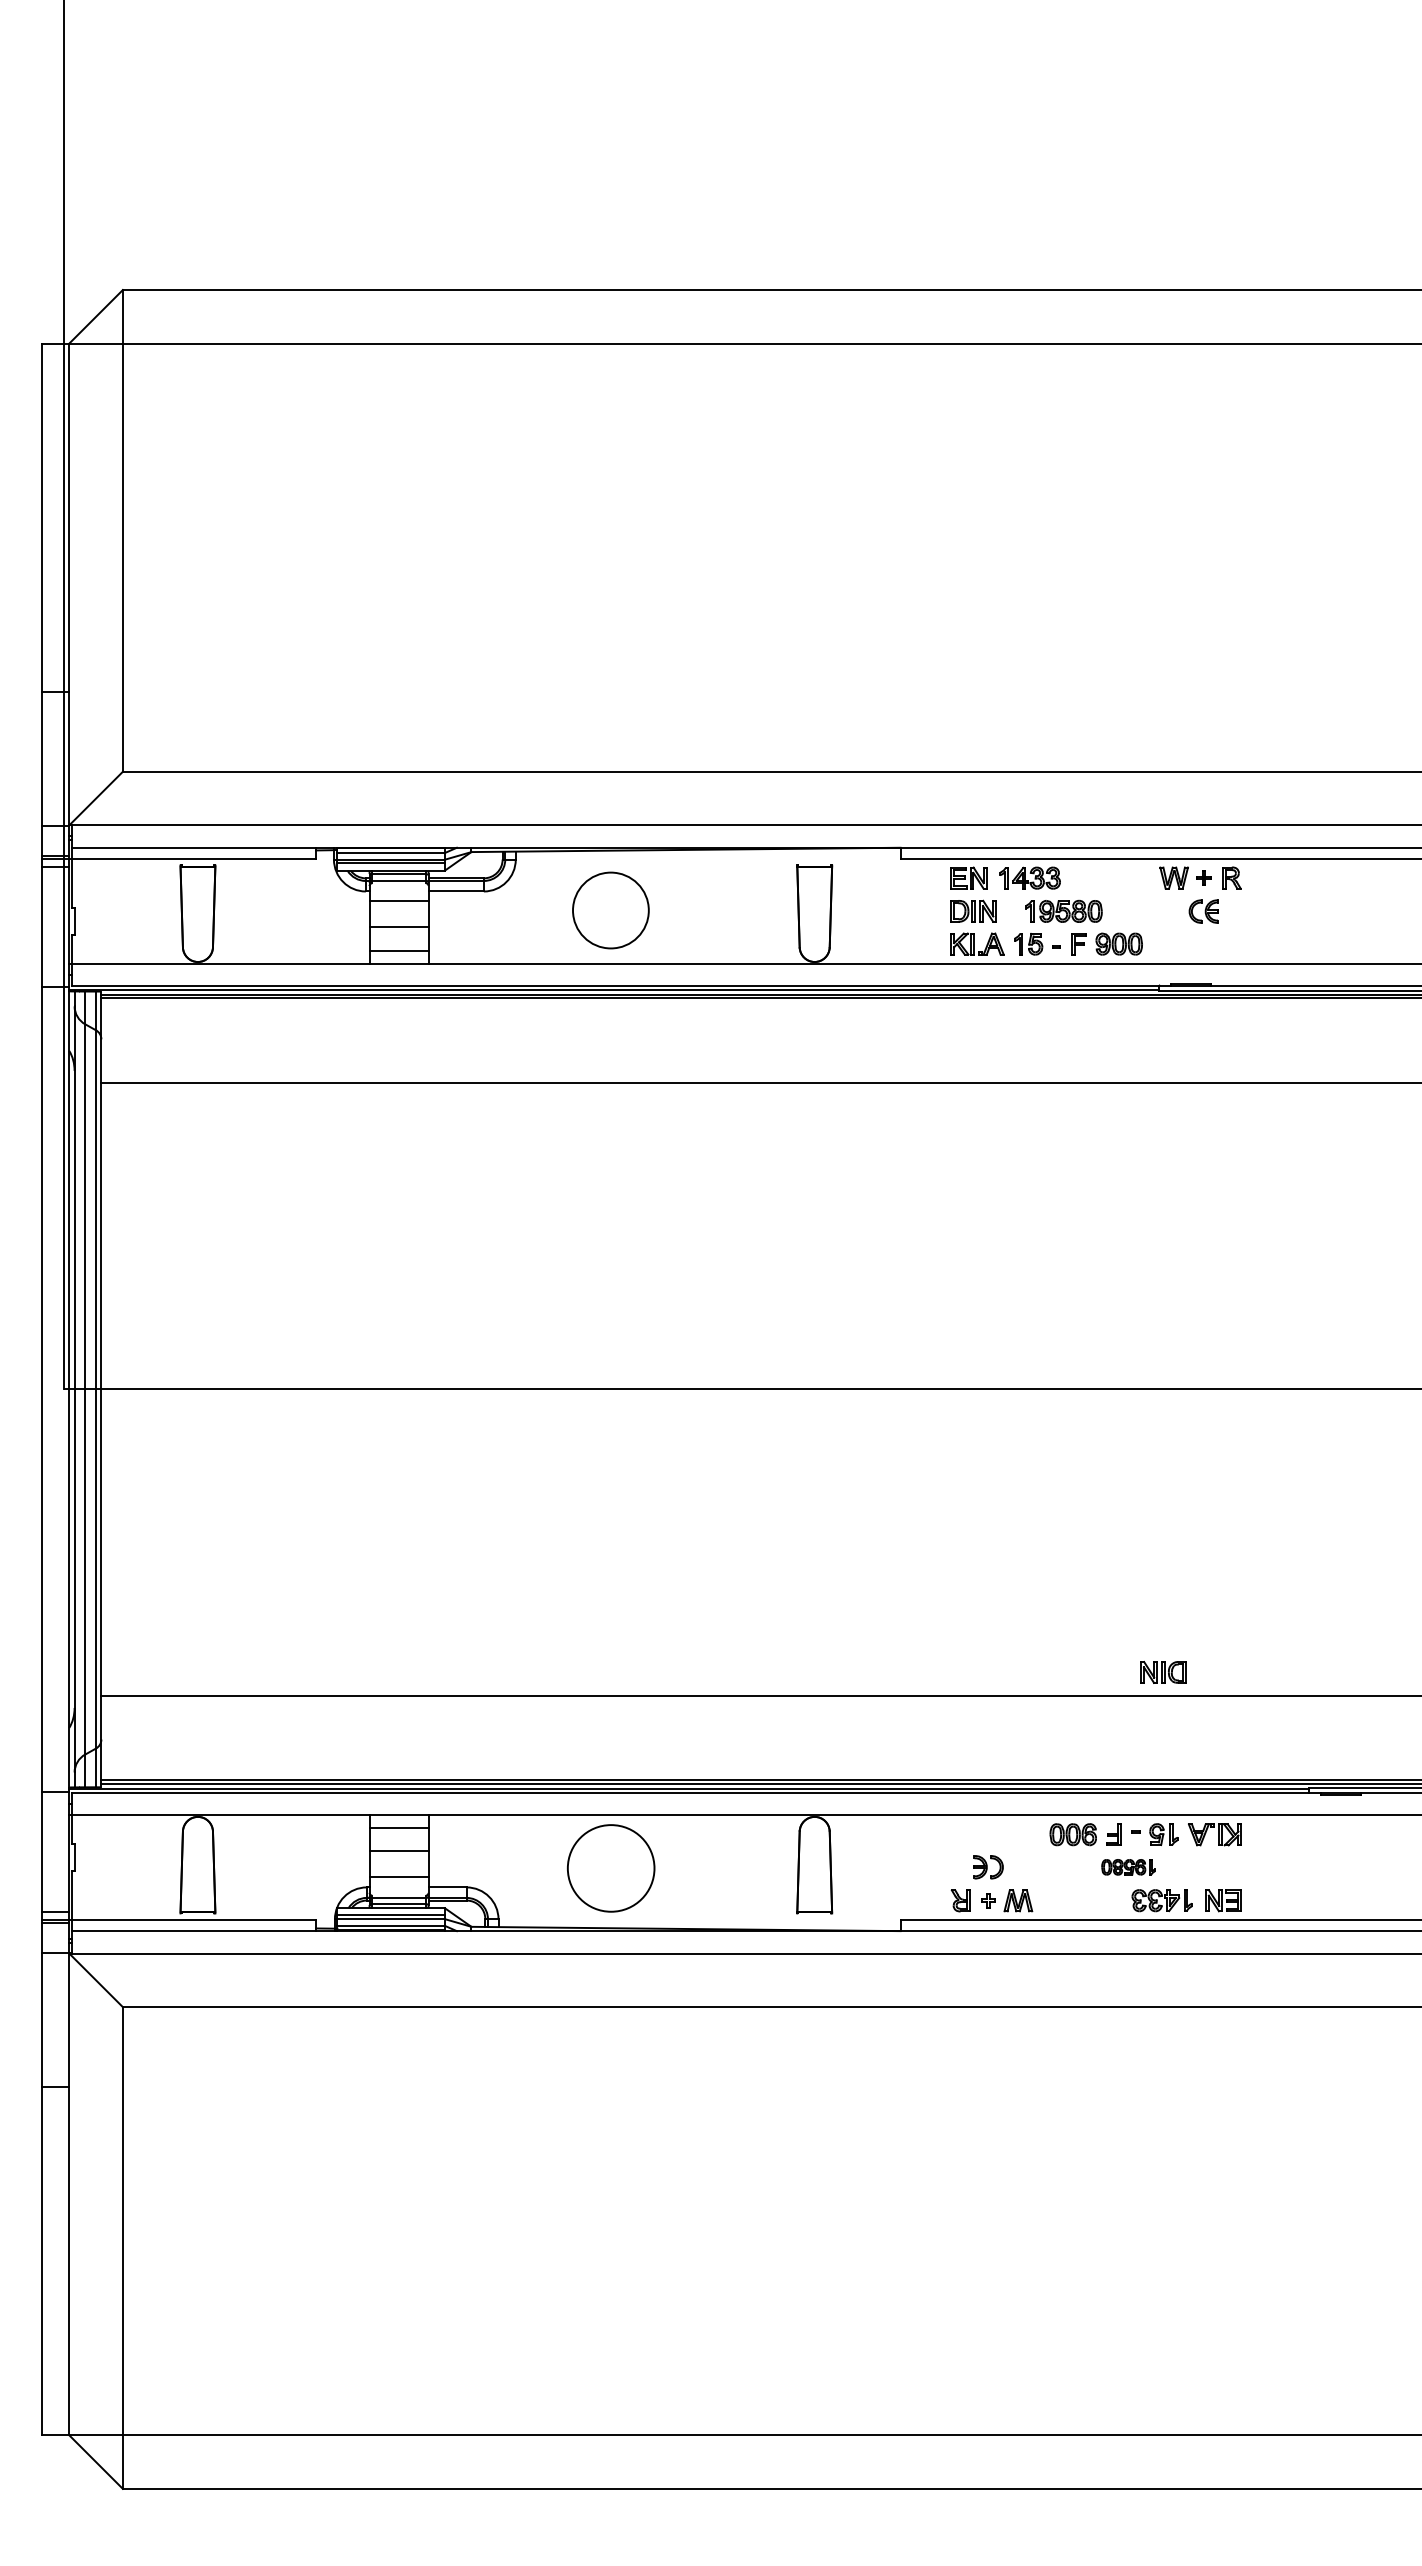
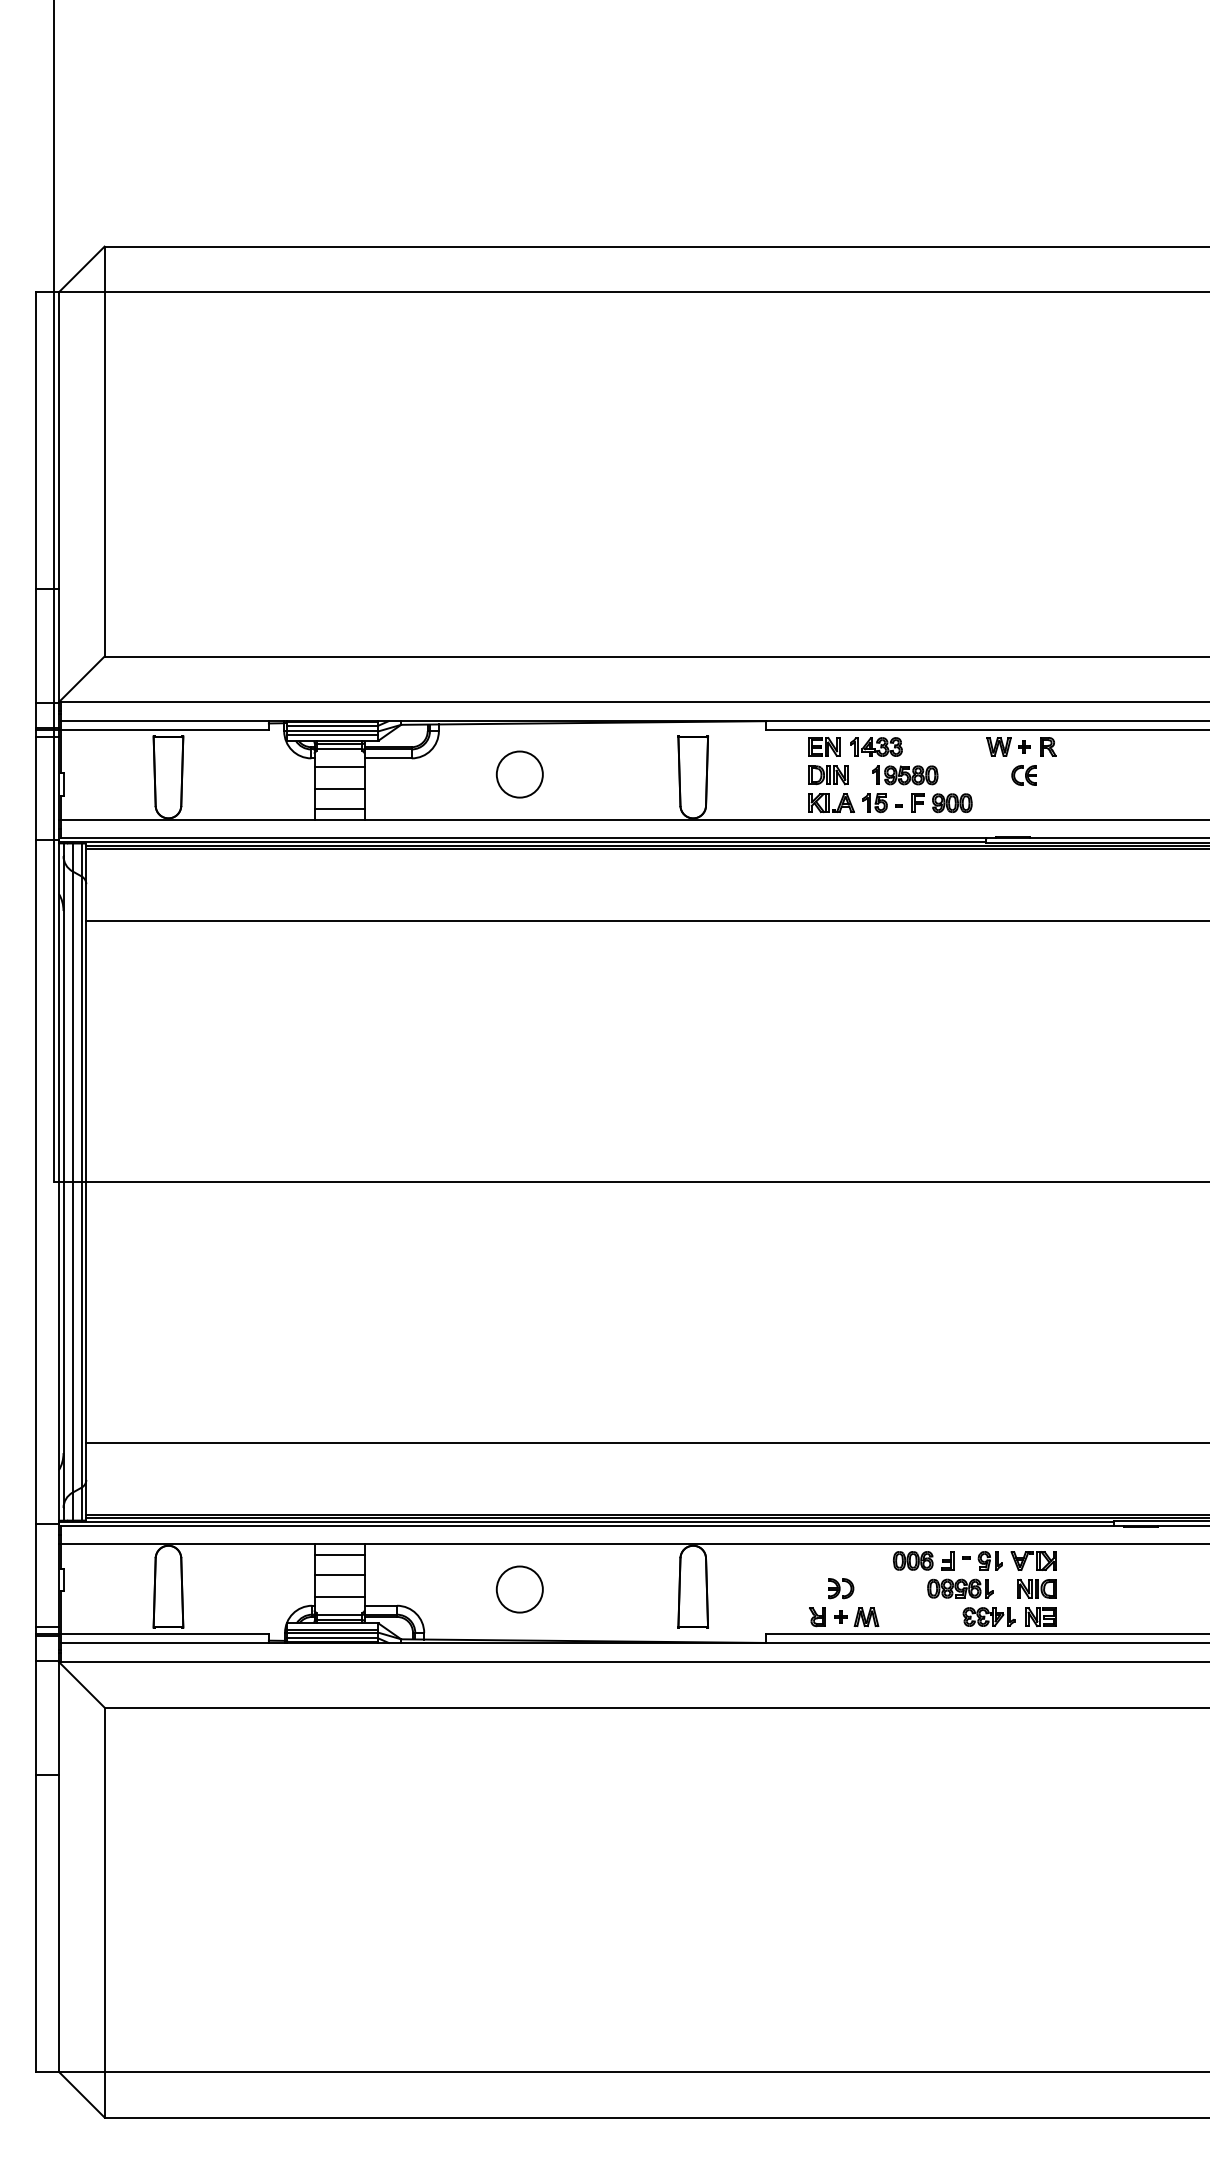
circle: (610, 910) -> (519, 774), size x0.71
part: (1162, 1672) -> (1036, 1588), moved
part: (1128, 1867) -> (960, 1588), size x1.43
circle: (610, 1868) -> (519, 1589), size x0.62

